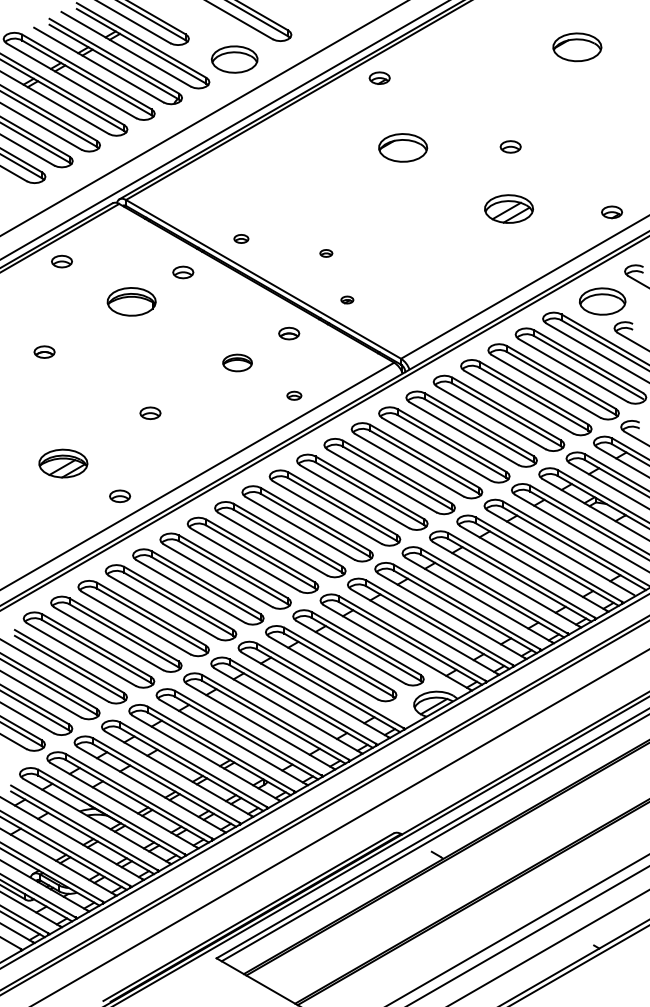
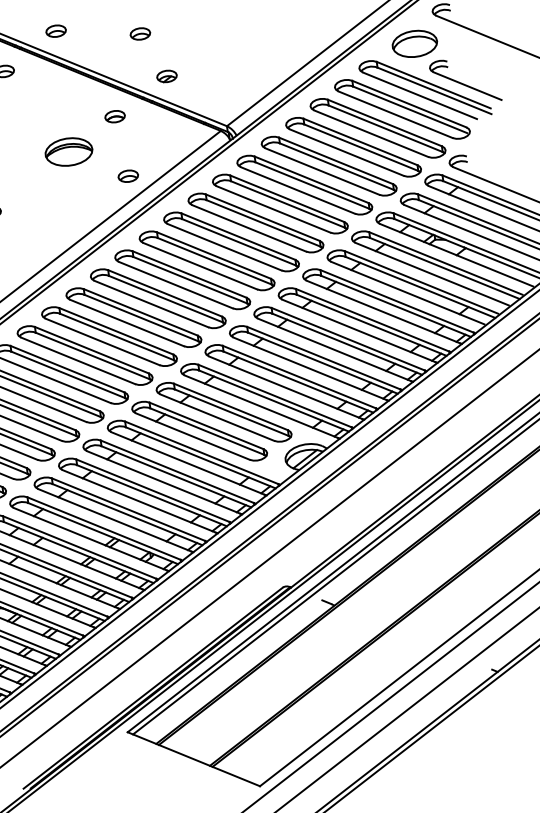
part: (241, 238) -> (56, 30), size x1.43
part: (326, 253) -> (140, 34), size x1.67
part: (347, 299) -> (167, 75), size x1.67
part: (237, 362) -> (68, 151), size x1.67
part: (294, 395) -> (128, 176), size x1.43

